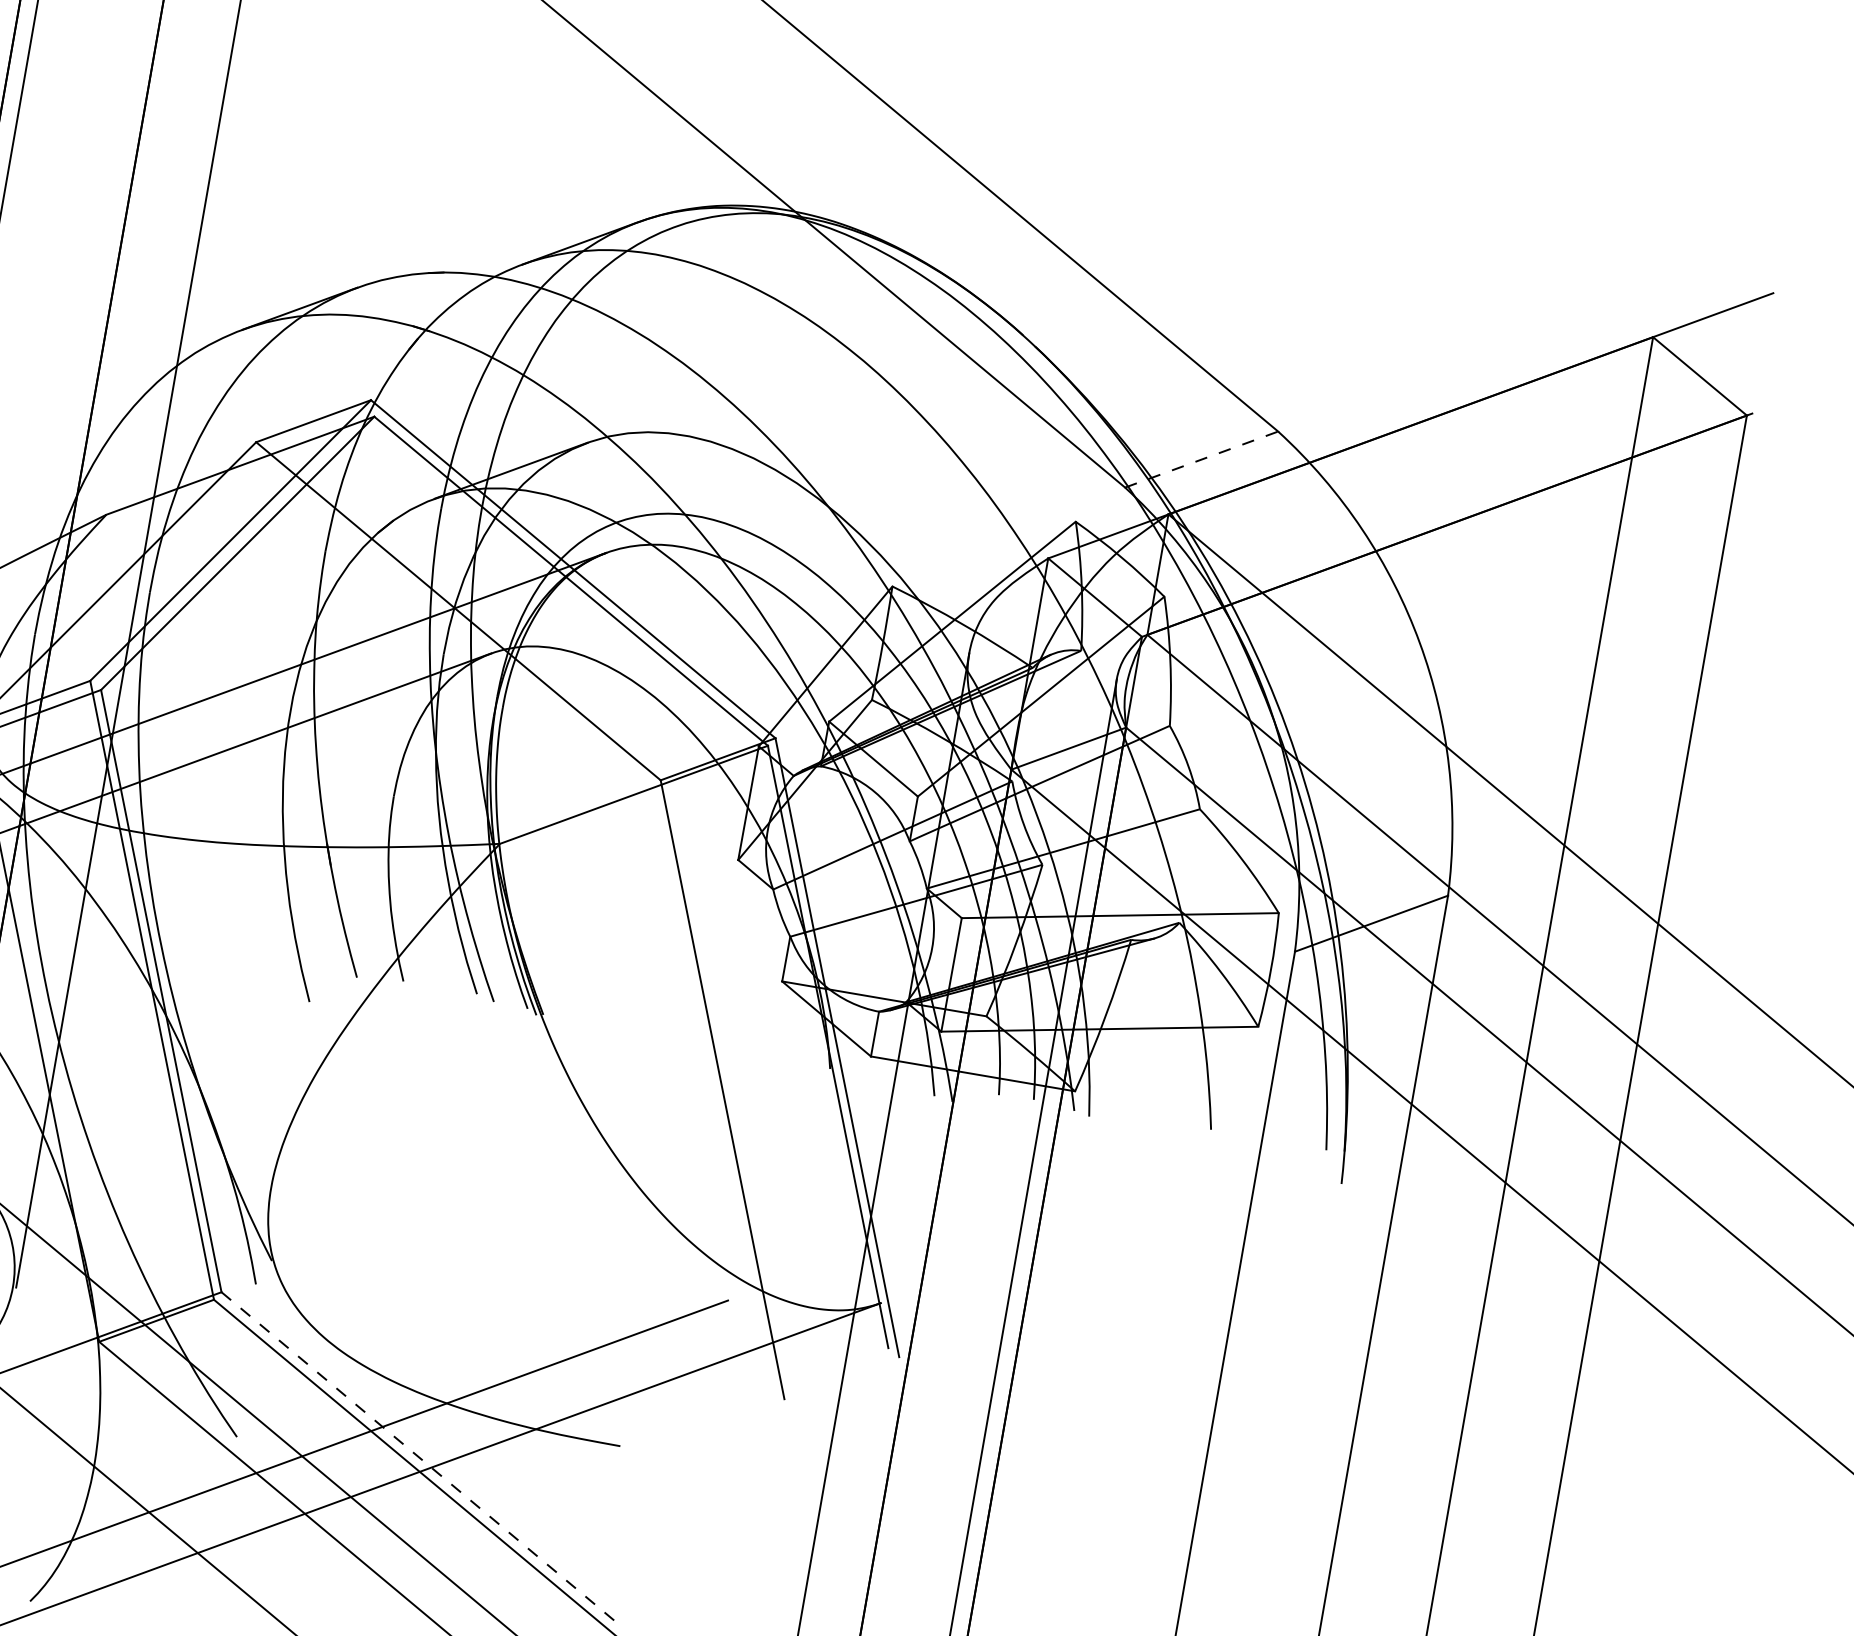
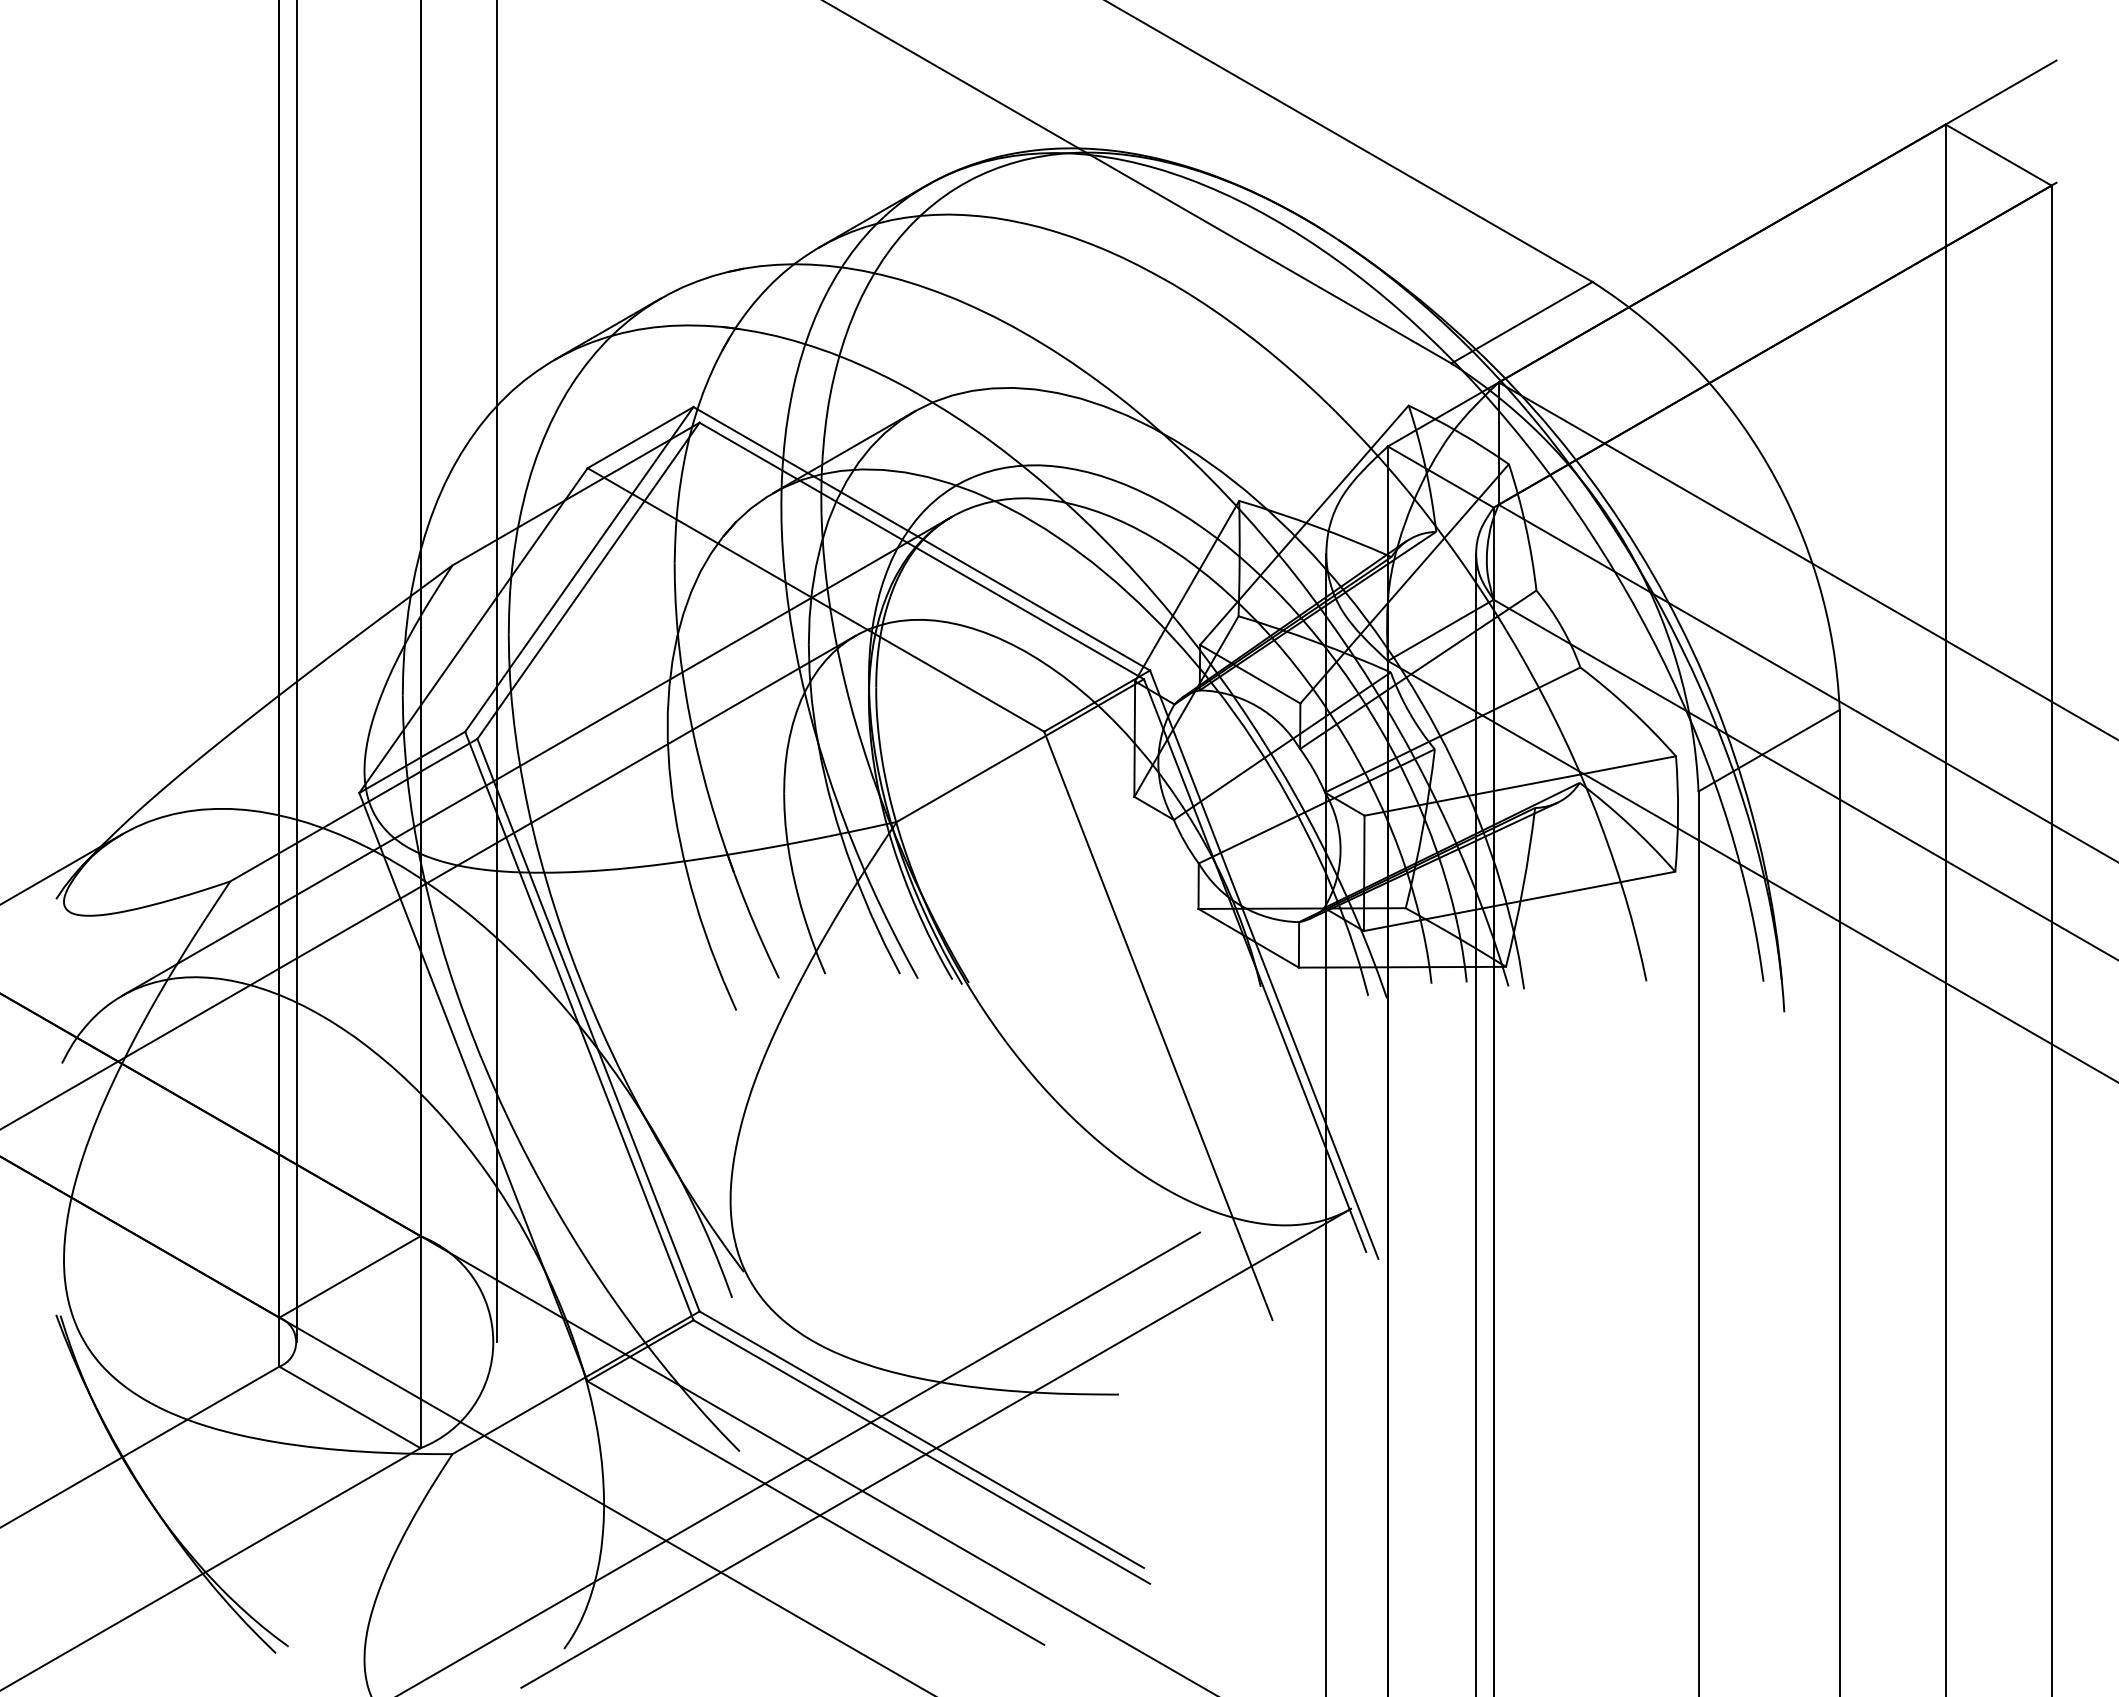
line: (1202, 459) -> (1522, 322), dashed -> solid
line: (418, 1456) -> (921, 1439), dashed -> solid

